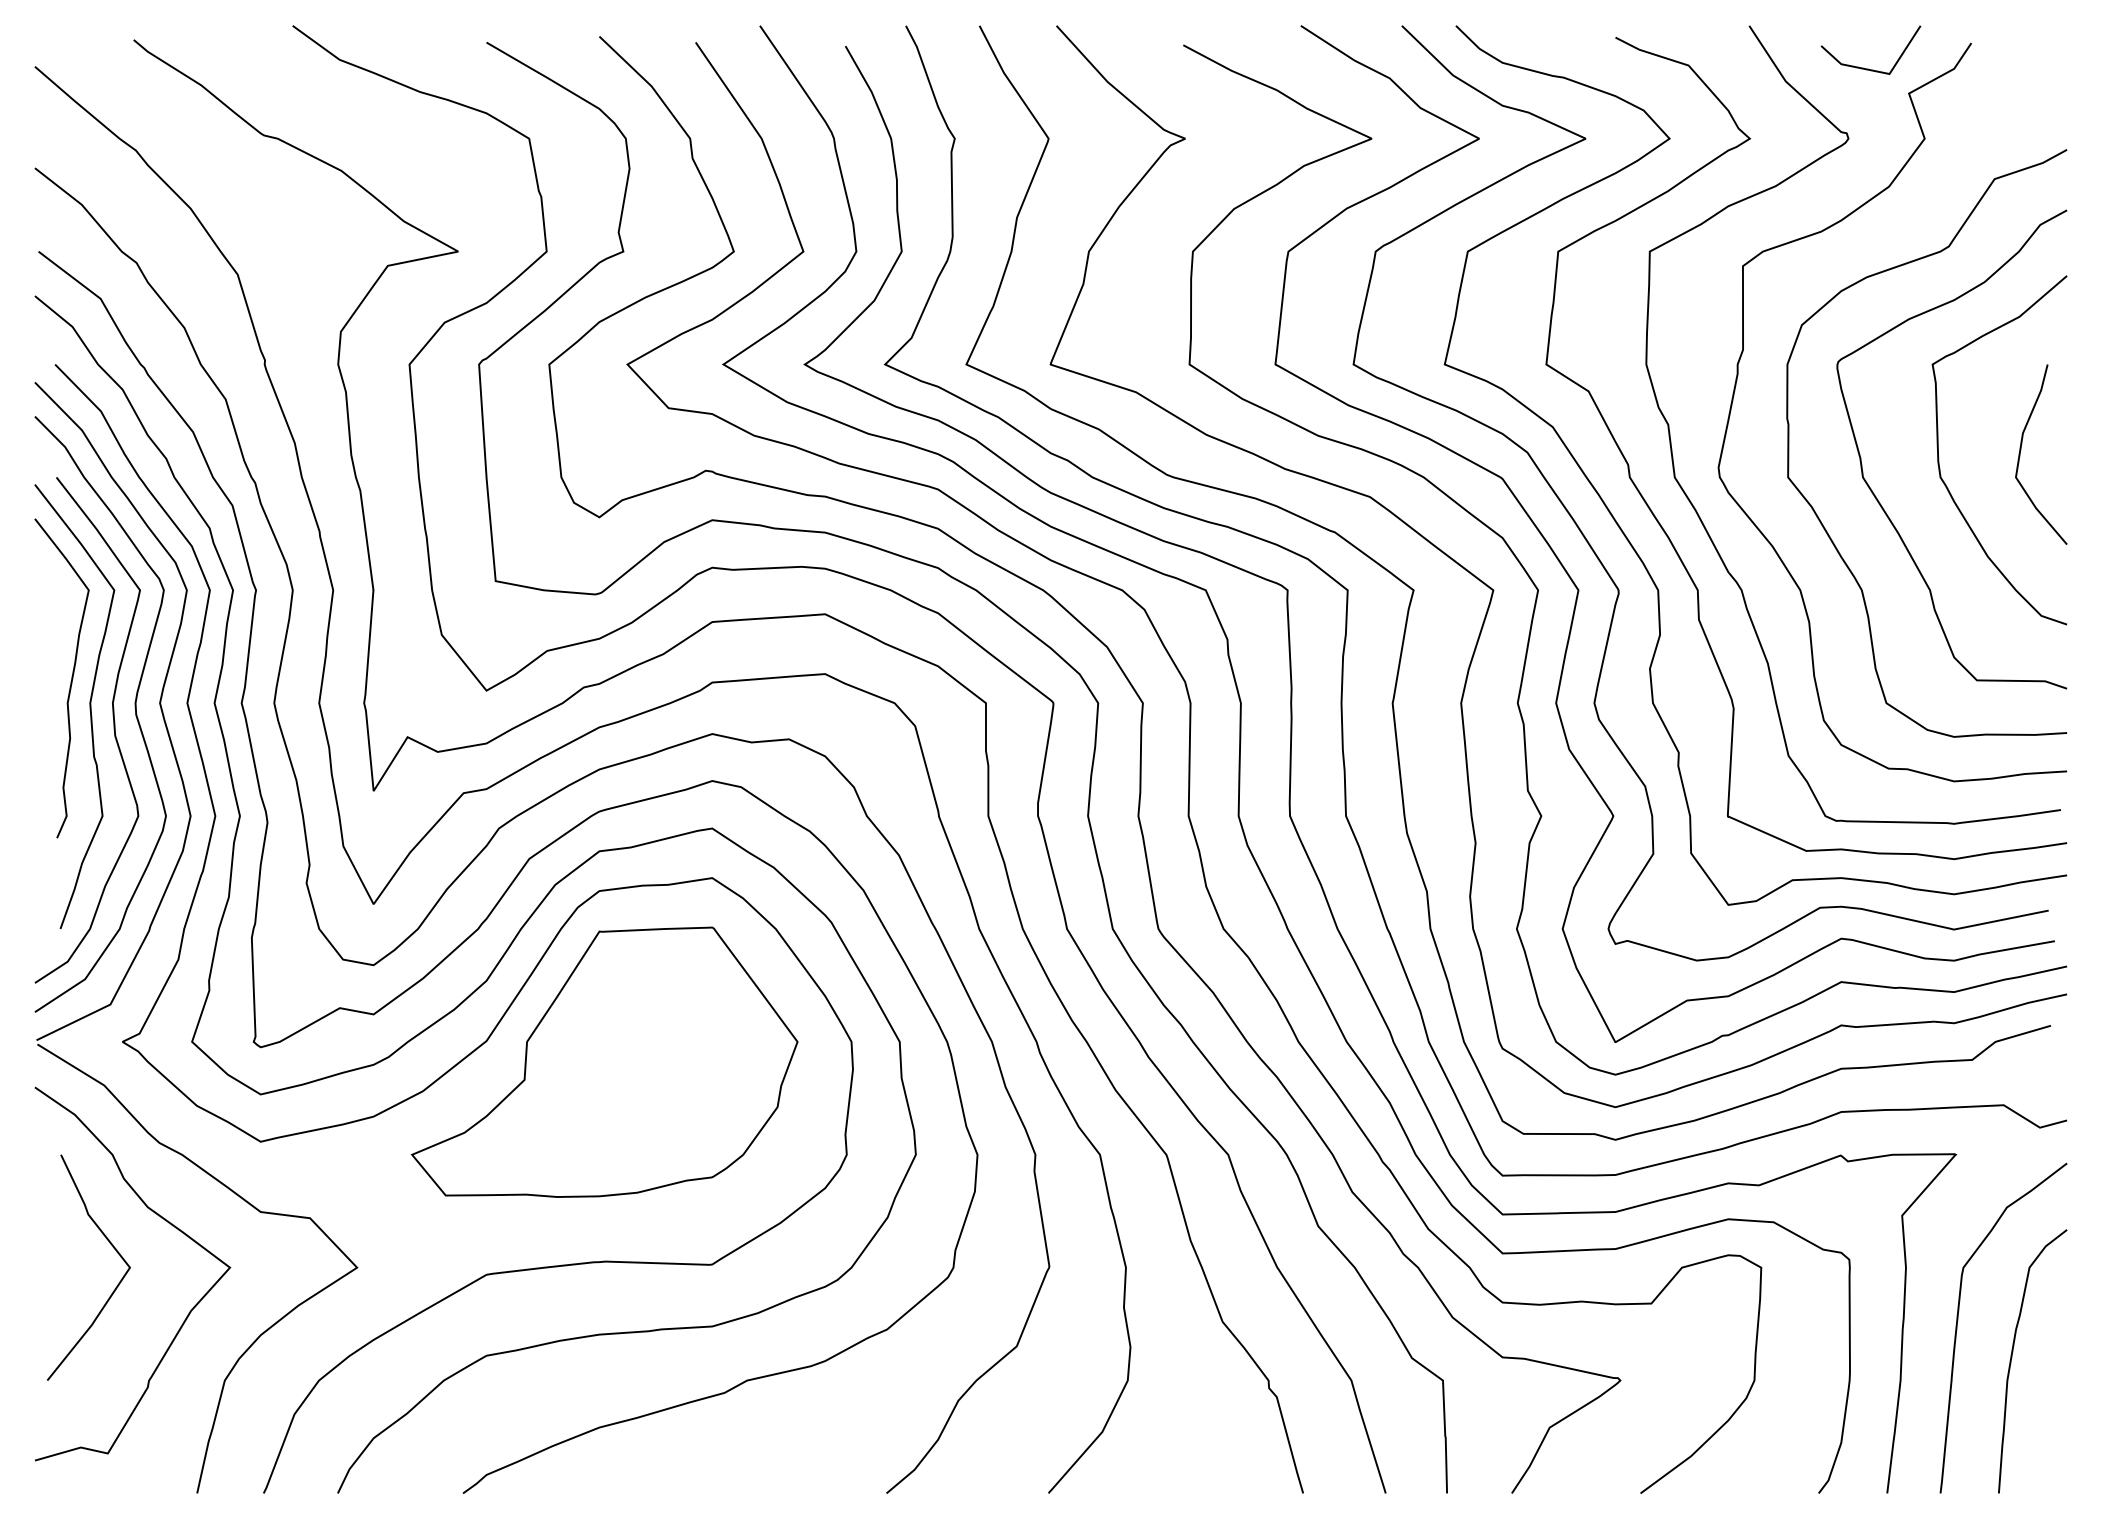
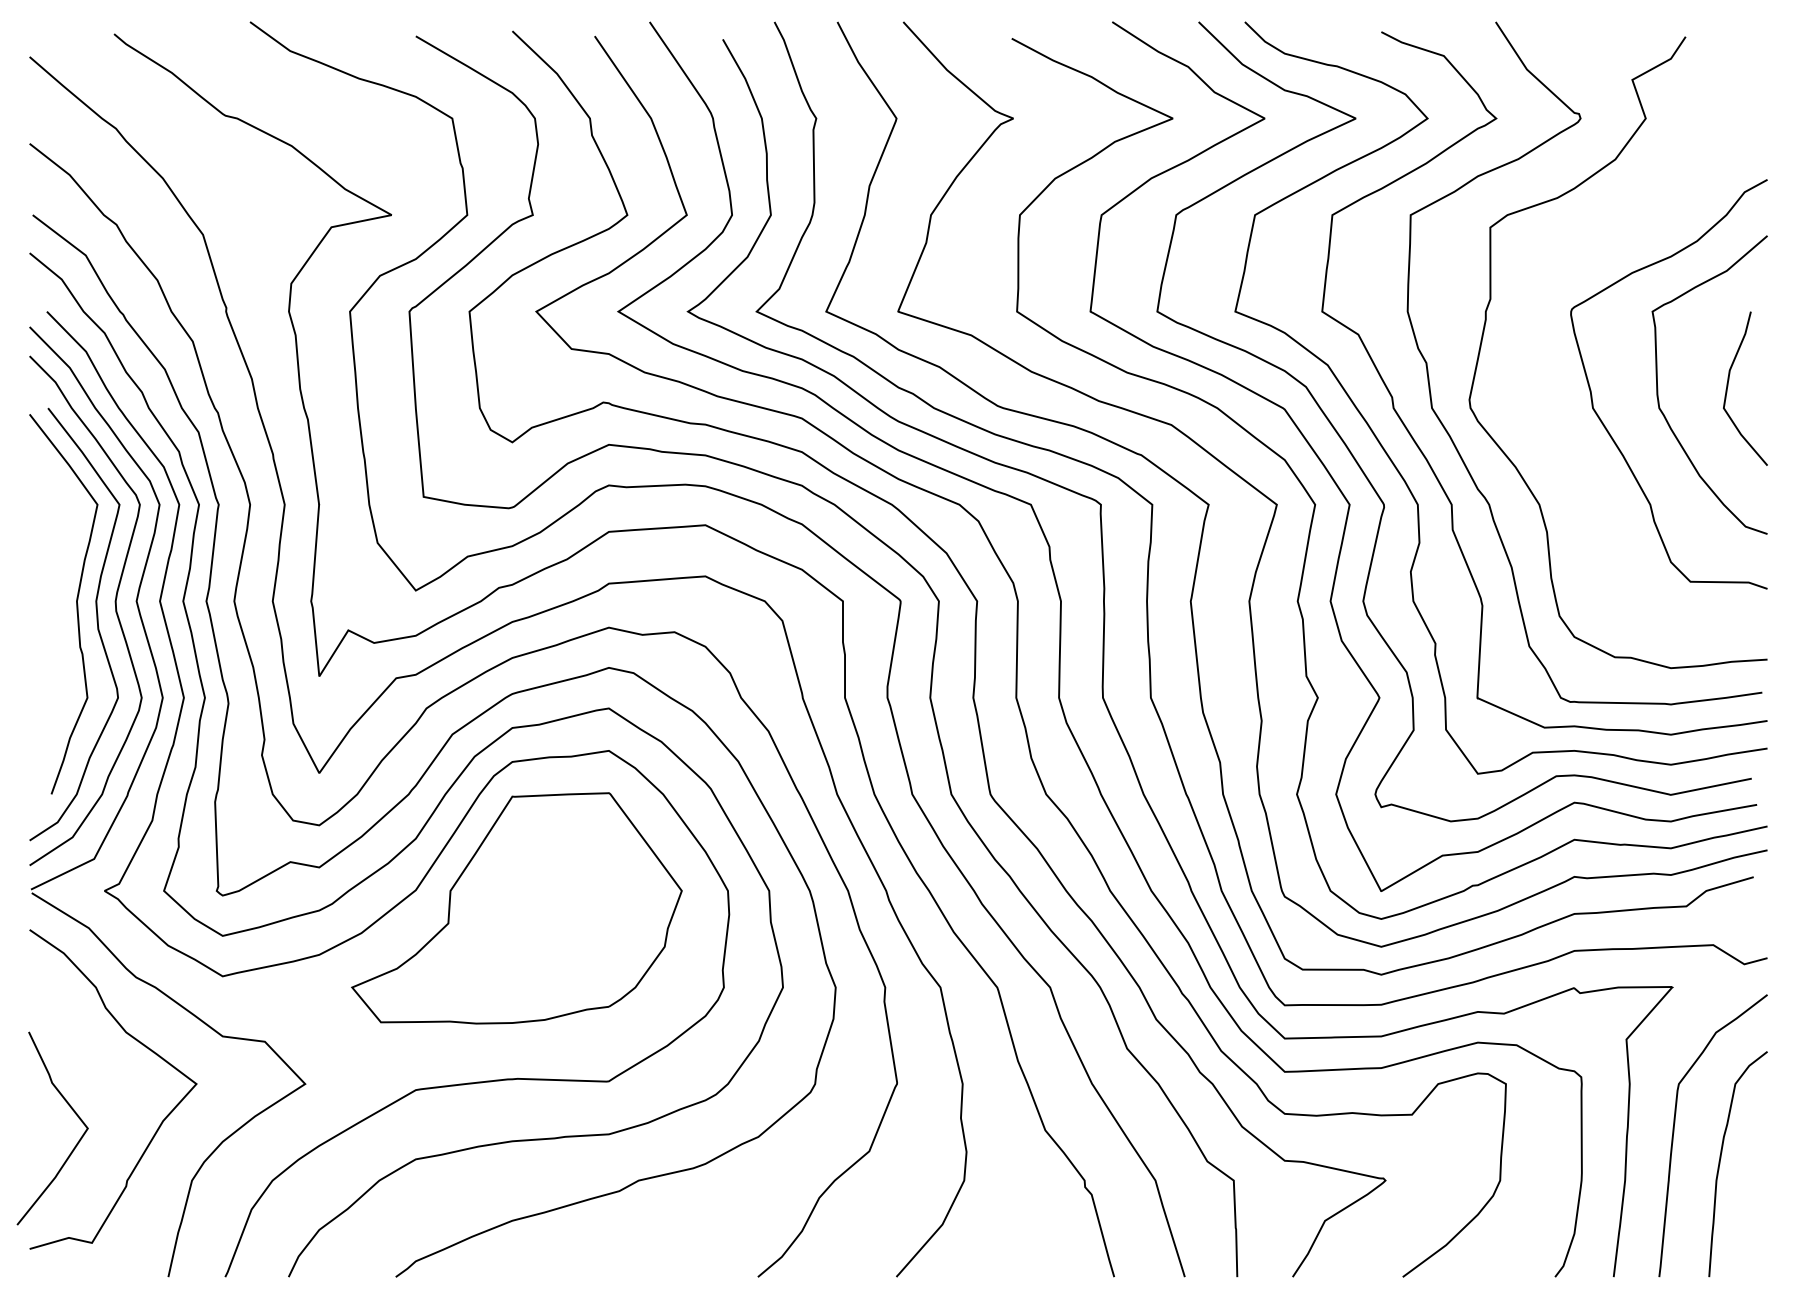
line: (1868, 68) -> (1597, 58), removed
curve: (1816, 512) -> (1553, 438), removed
curve: (70, 681) -> (60, 582), removed
curve: (113, 1248) -> (73, 1112), moved

